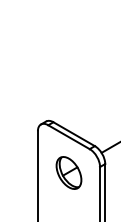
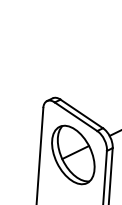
part: (68, 172) -> (72, 154), size x1.67

